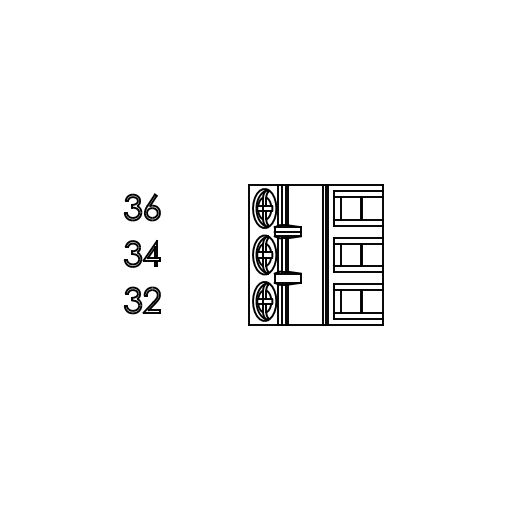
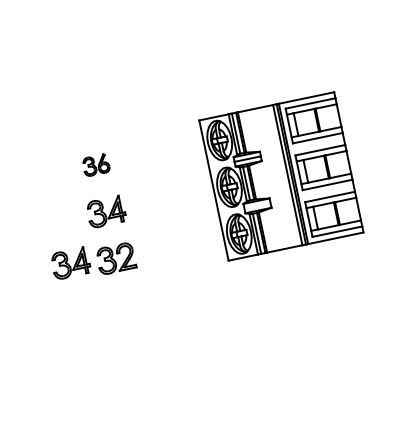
part: (141, 207) -> (95, 165), size x0.7
part: (97, 295) -> (69, 263), added

